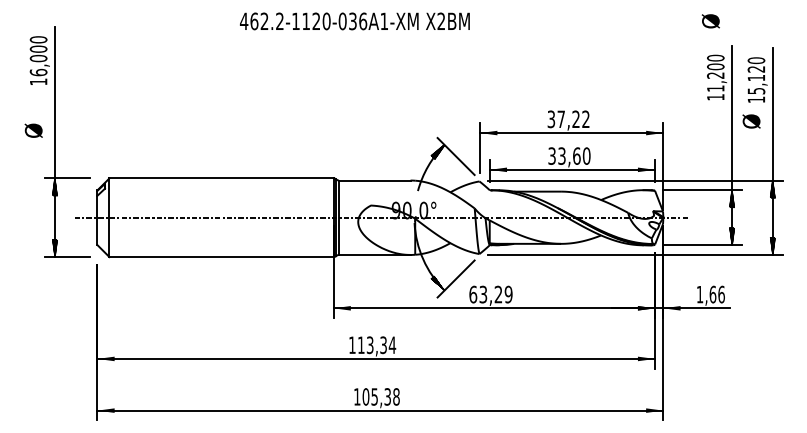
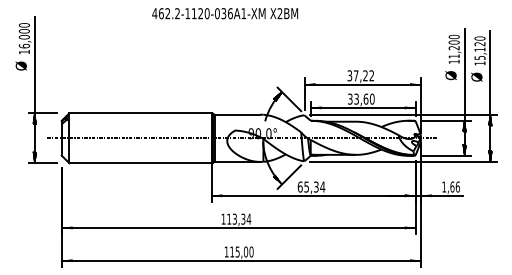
text: (709, 21) -> (450, 75), moved
text: (32, 129) -> (20, 65), moved
text: (495, 293) -> (314, 186), 63,29 -> 65,34
text: (380, 396) -> (241, 251), 105,38 -> 115,00

